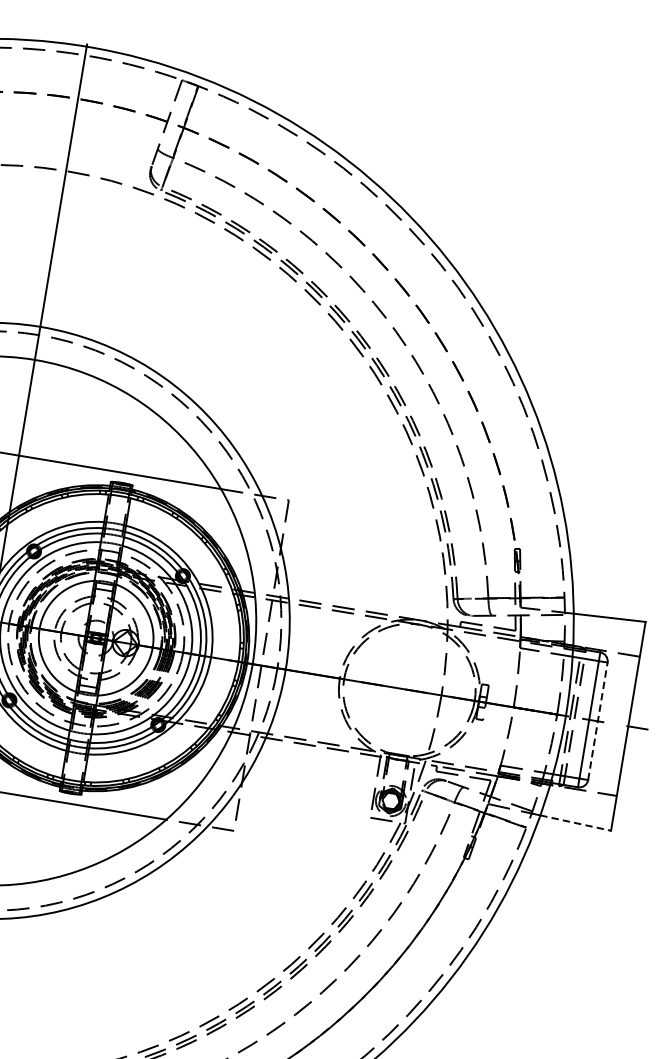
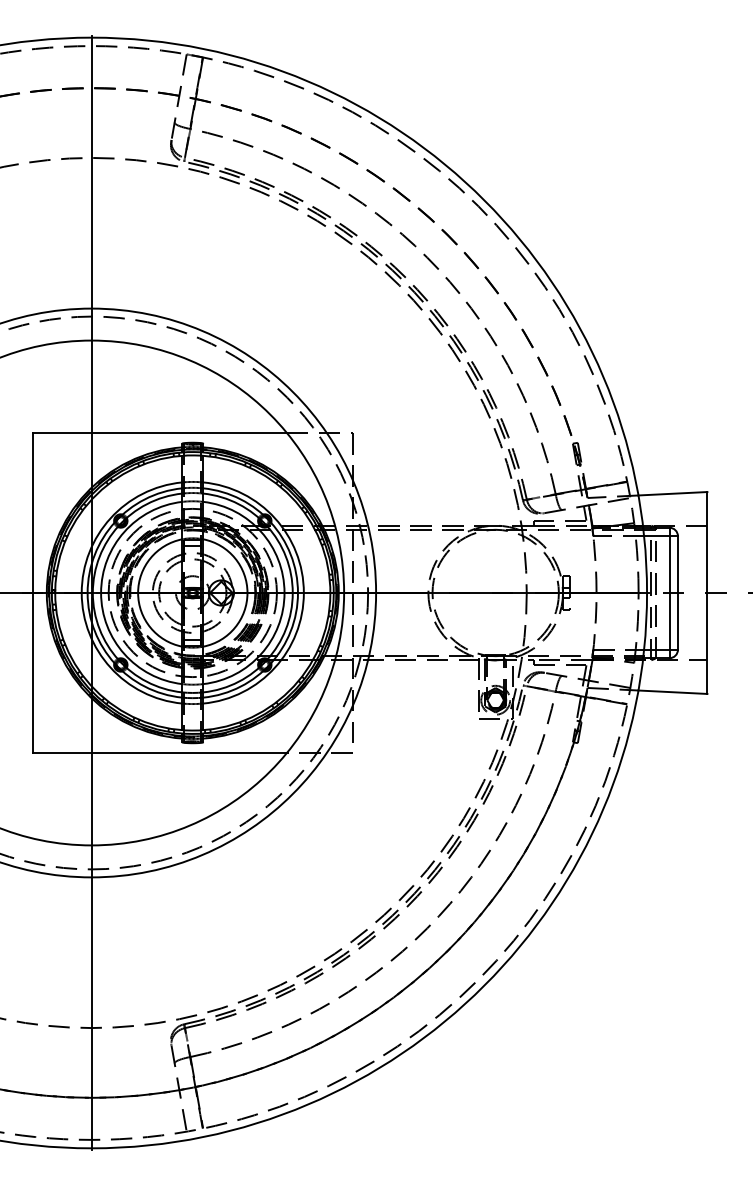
line: (597, 721) -> (677, 593), dashed -> solid
line: (575, 823) -> (672, 692), dashed -> solid

